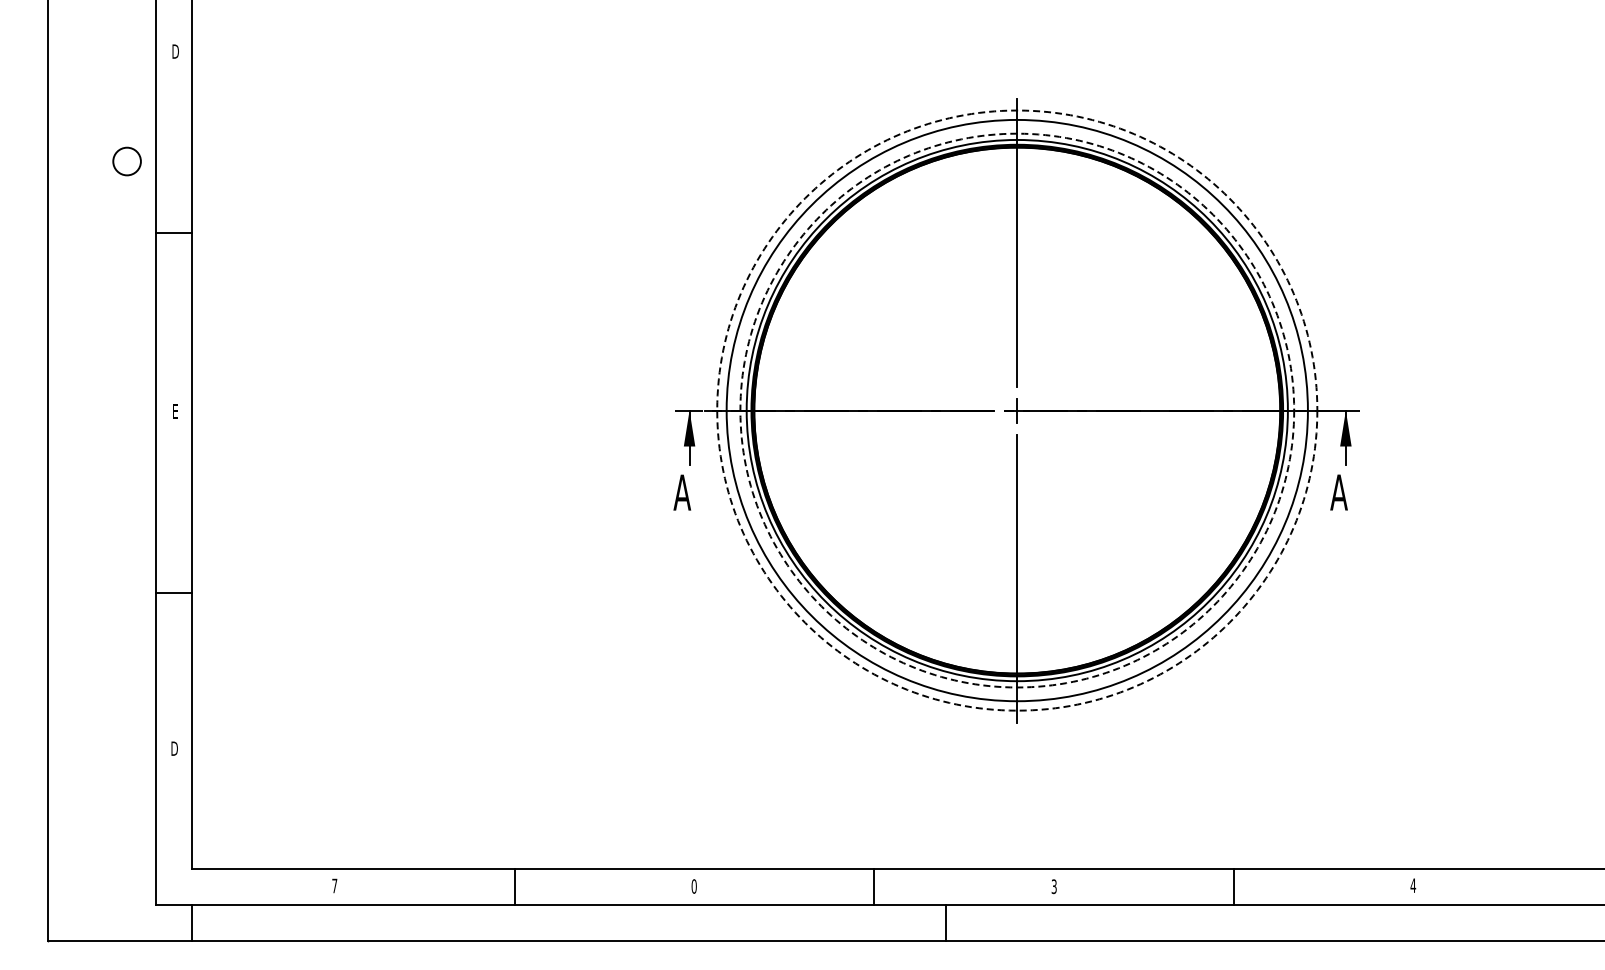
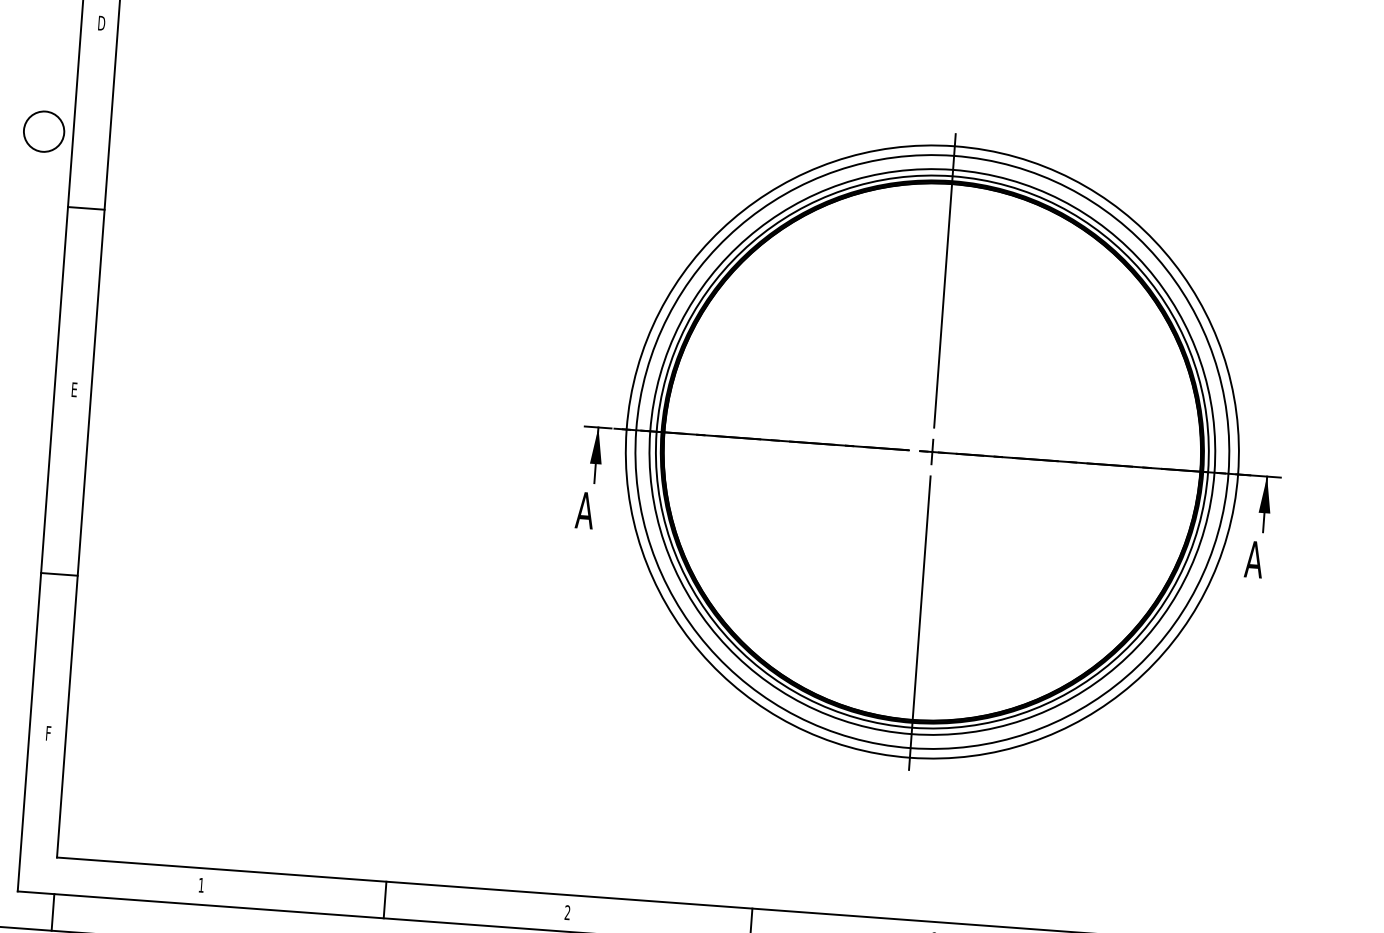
circle: (126, 161) -> (43, 131), size x1.43
circle: (1017, 410) -> (932, 451), dashed -> solid
circle: (1017, 410) -> (932, 451), dashed -> solid
text: (174, 748) -> (48, 733), D -> F
text: (334, 885) -> (201, 884), 7 -> 1
text: (693, 886) -> (566, 912), 0 -> 2

